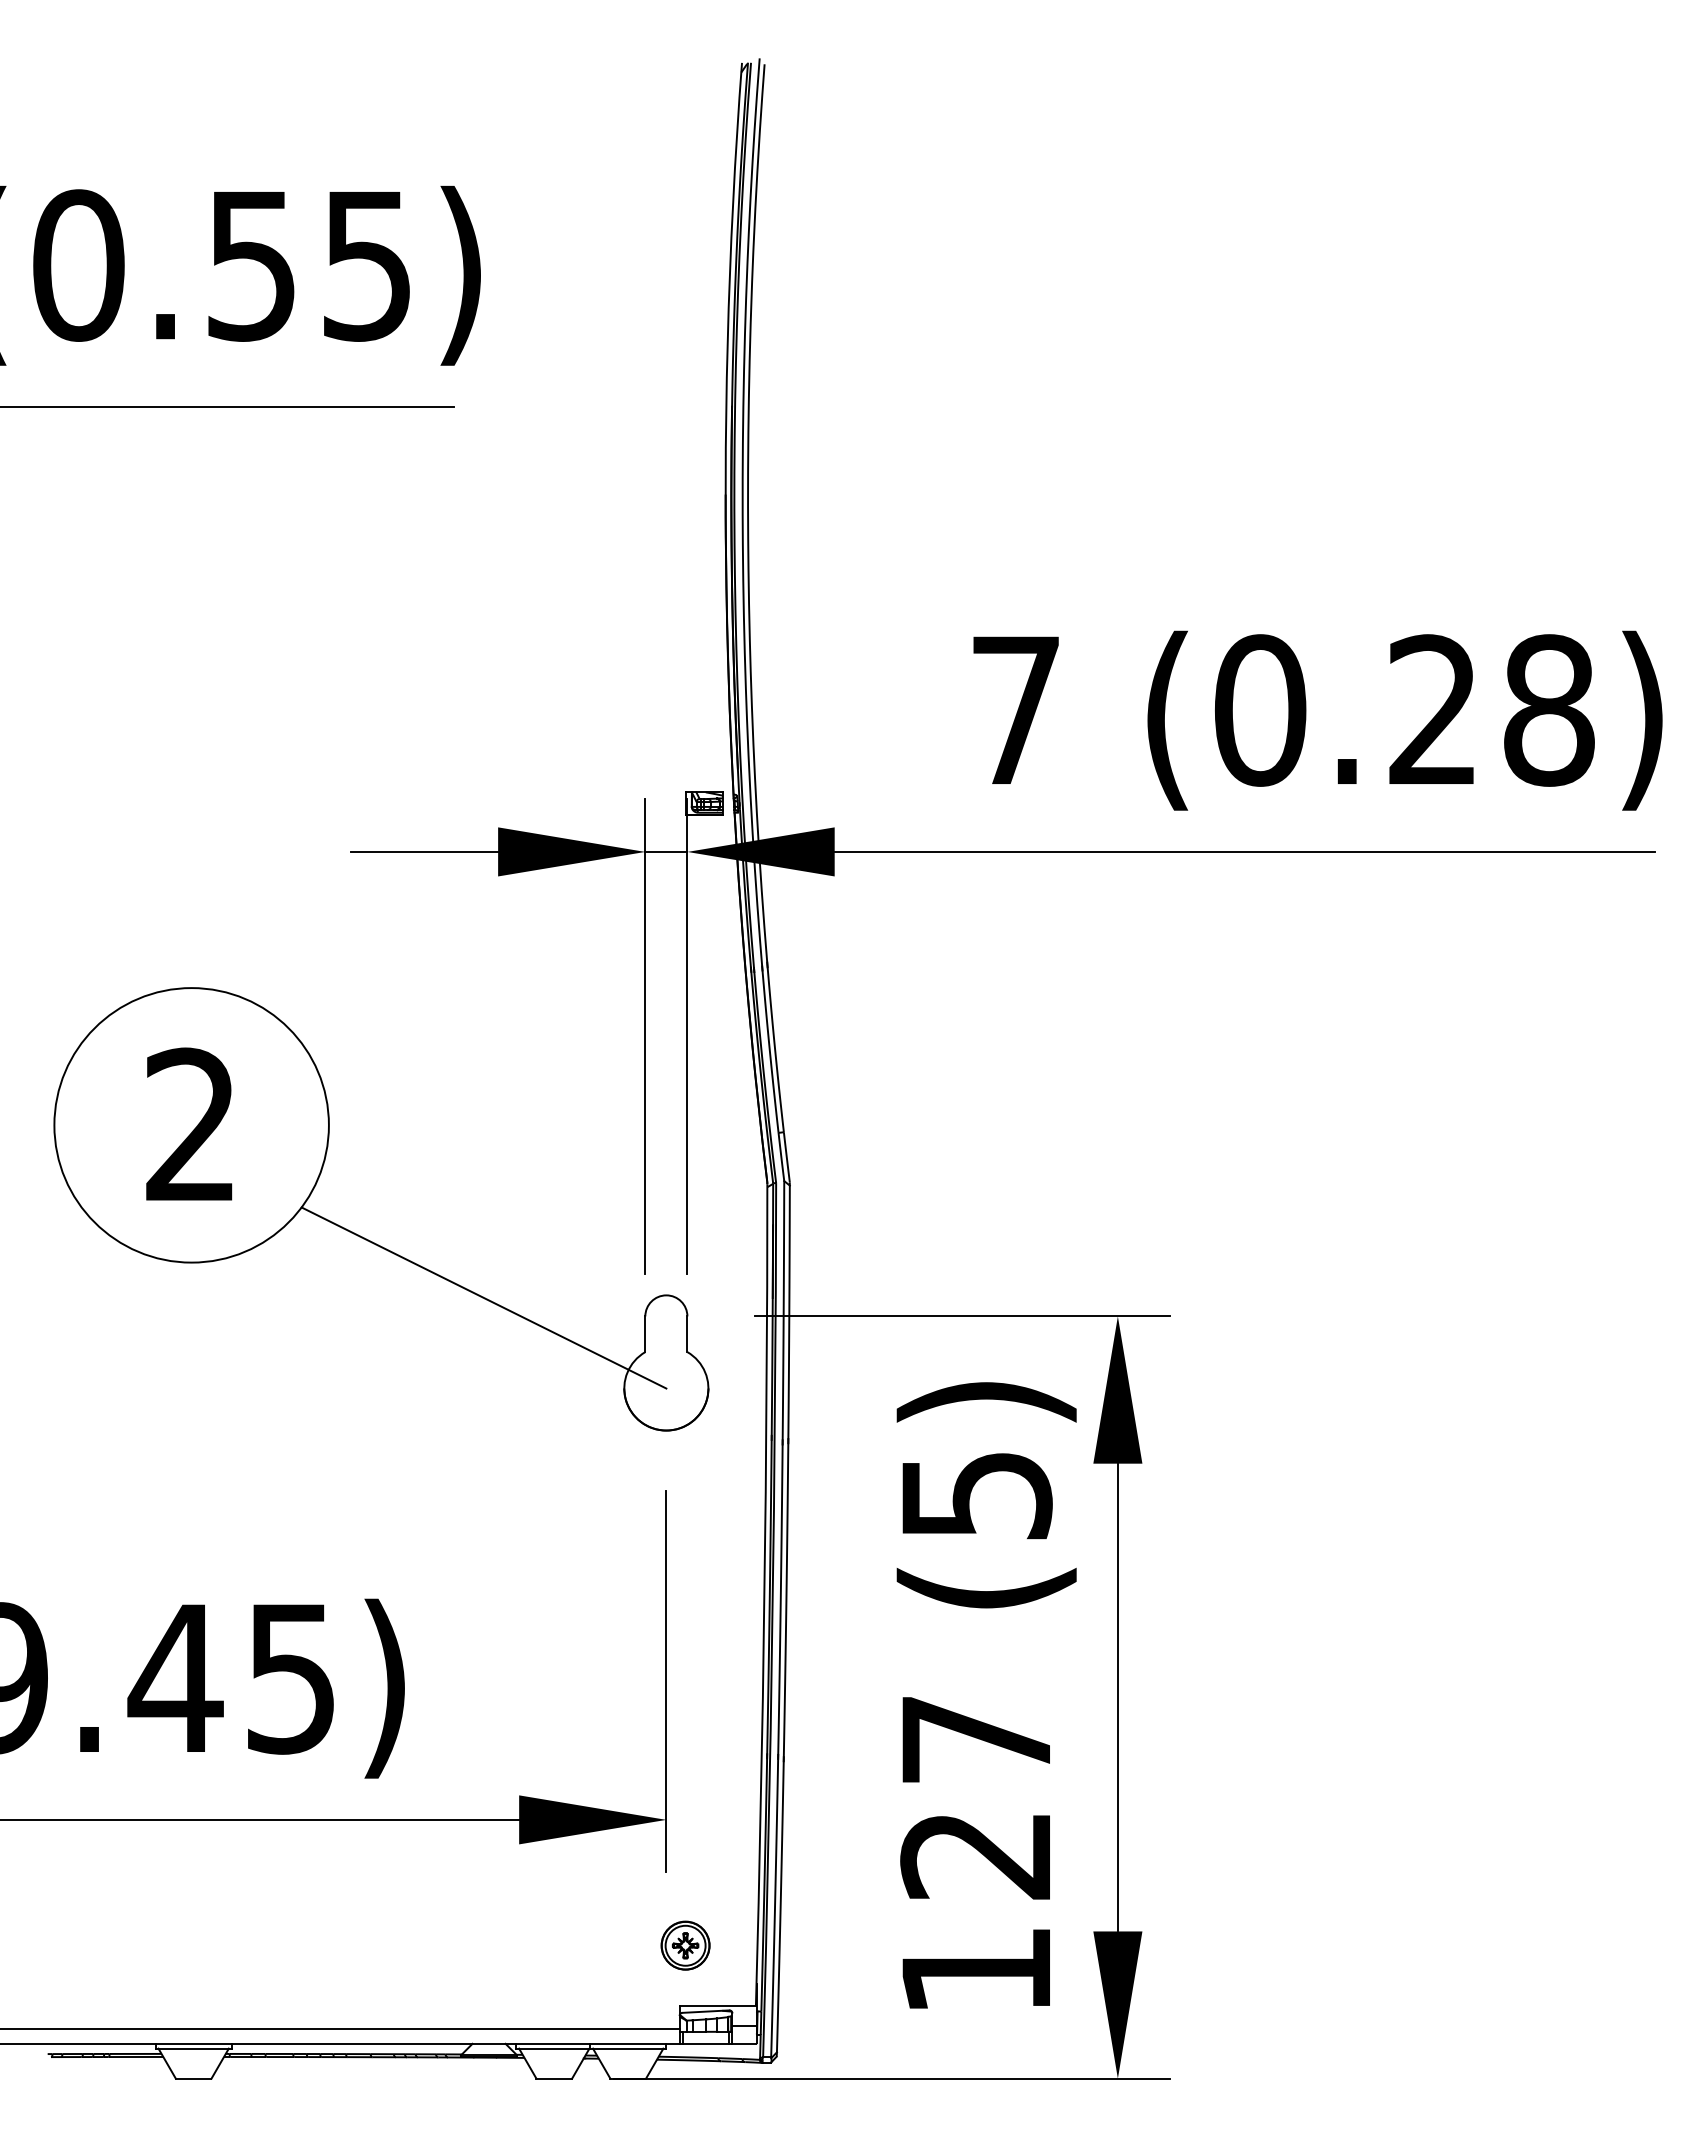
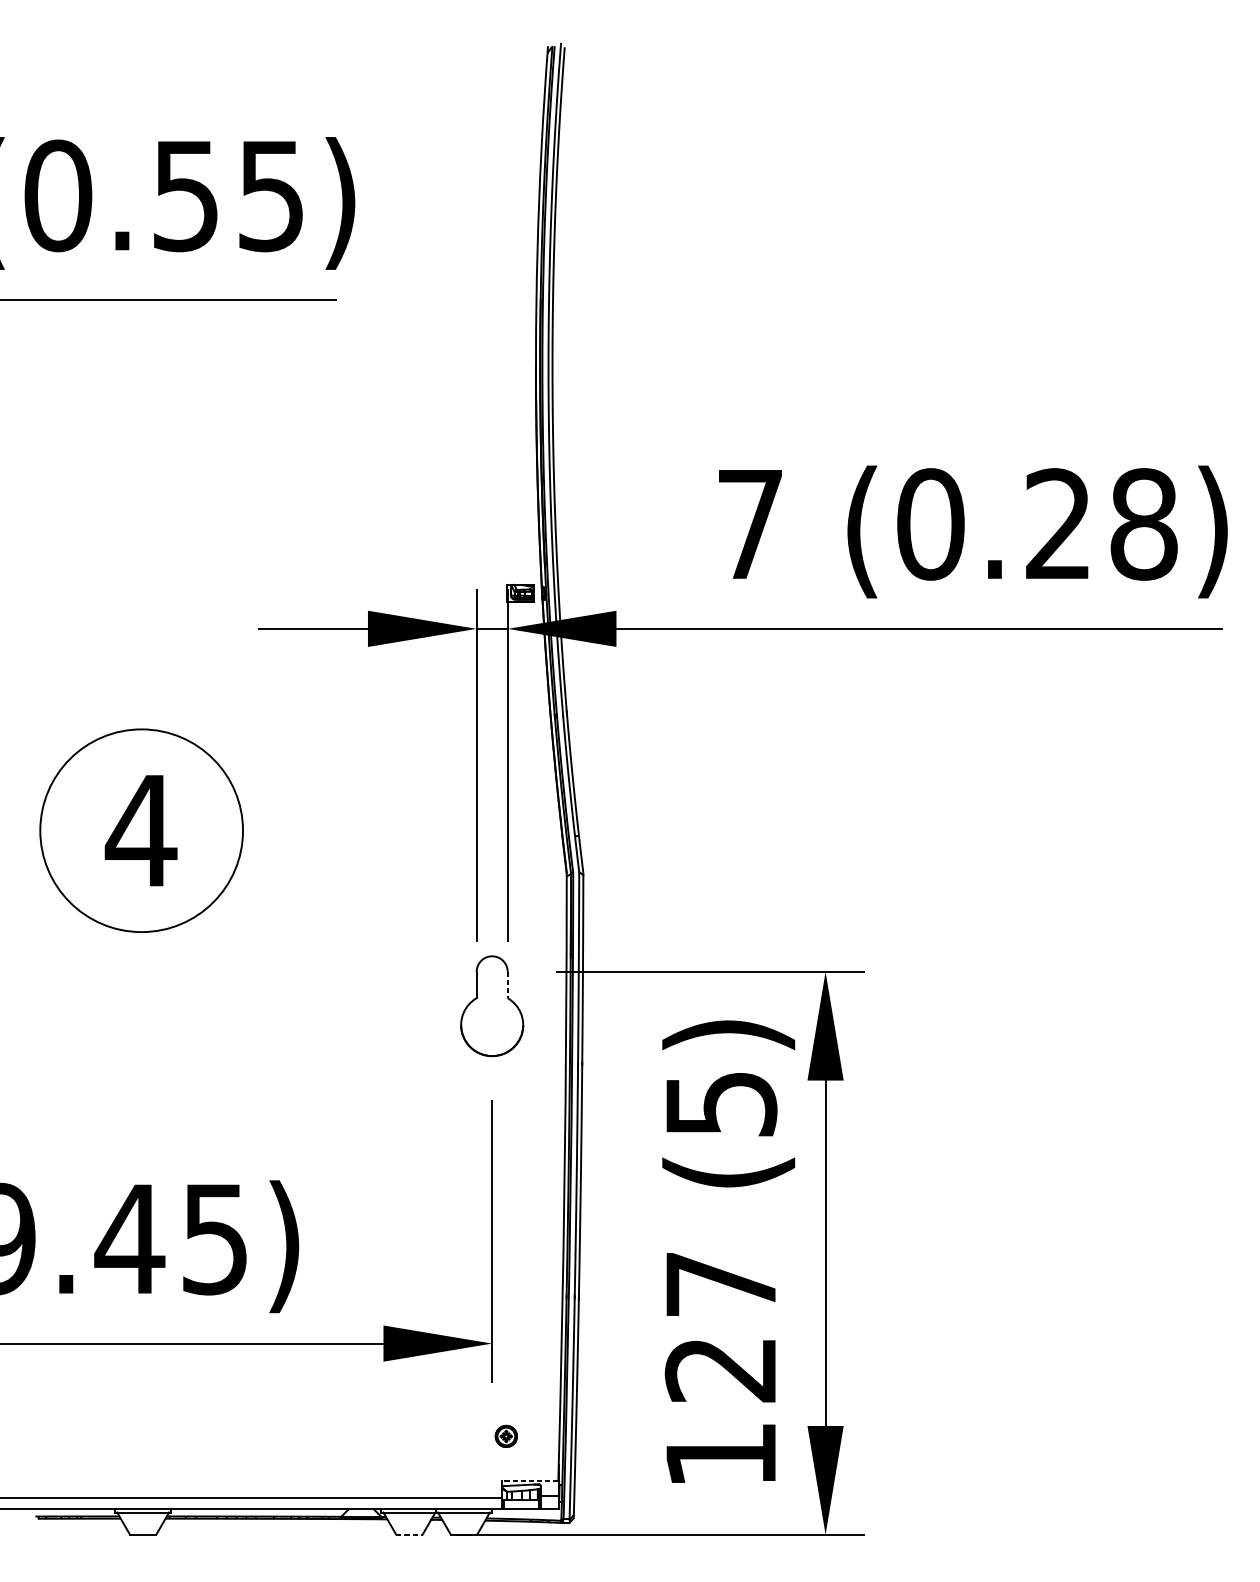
text: (190, 1123) -> (140, 829), 2 -> 4
line: (483, 1297) -> (357, 957), removed
line: (687, 1334) -> (507, 985), solid -> dashed
part: (685, 1945) -> (506, 1436), size x0.6
line: (717, 2005) -> (529, 1480), solid -> dashed
line: (554, 2078) -> (409, 1534), solid -> dashed

